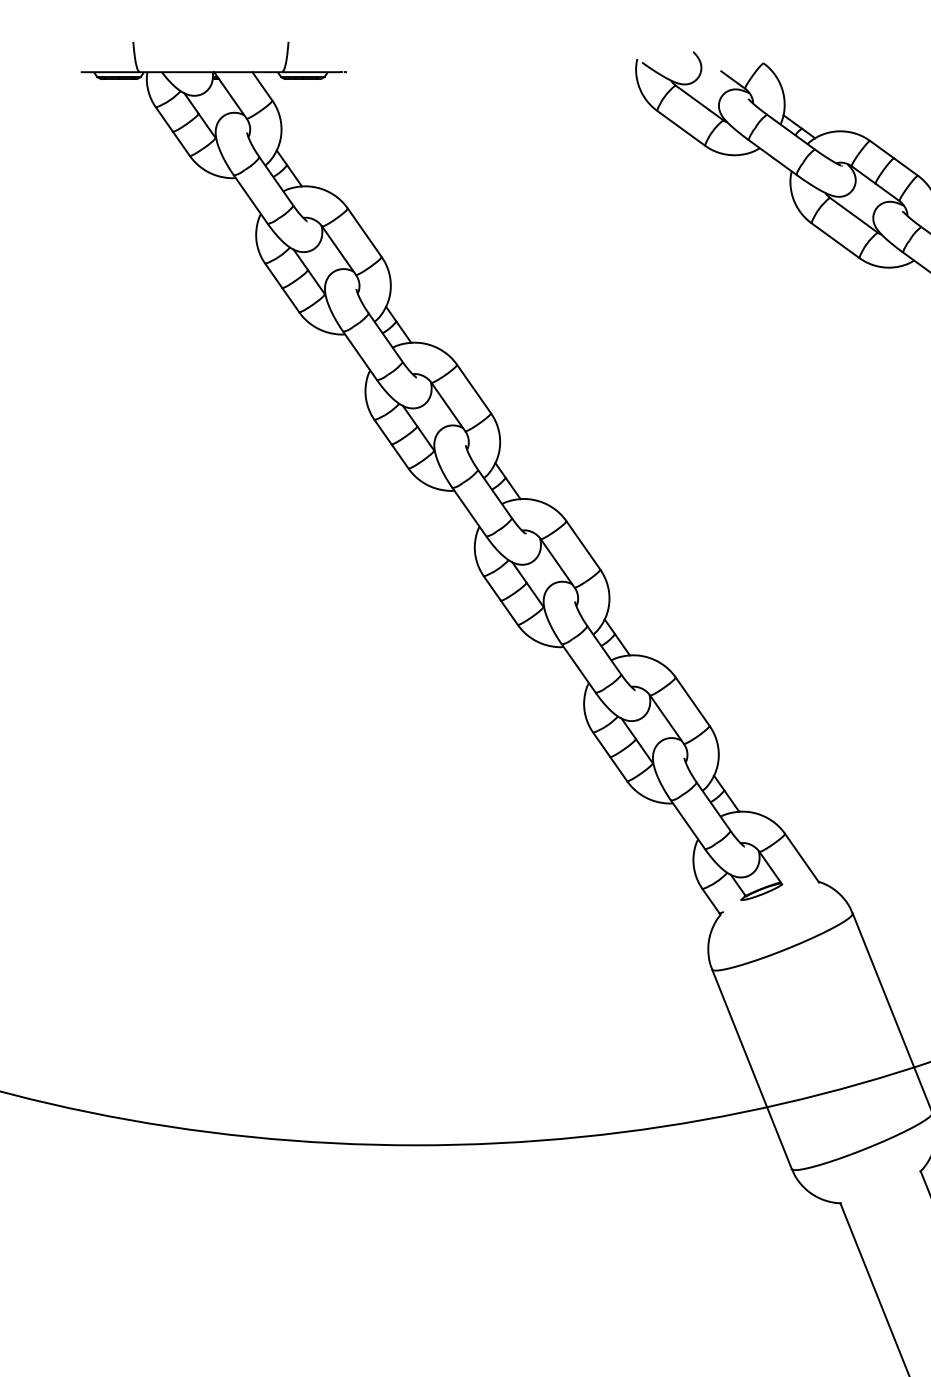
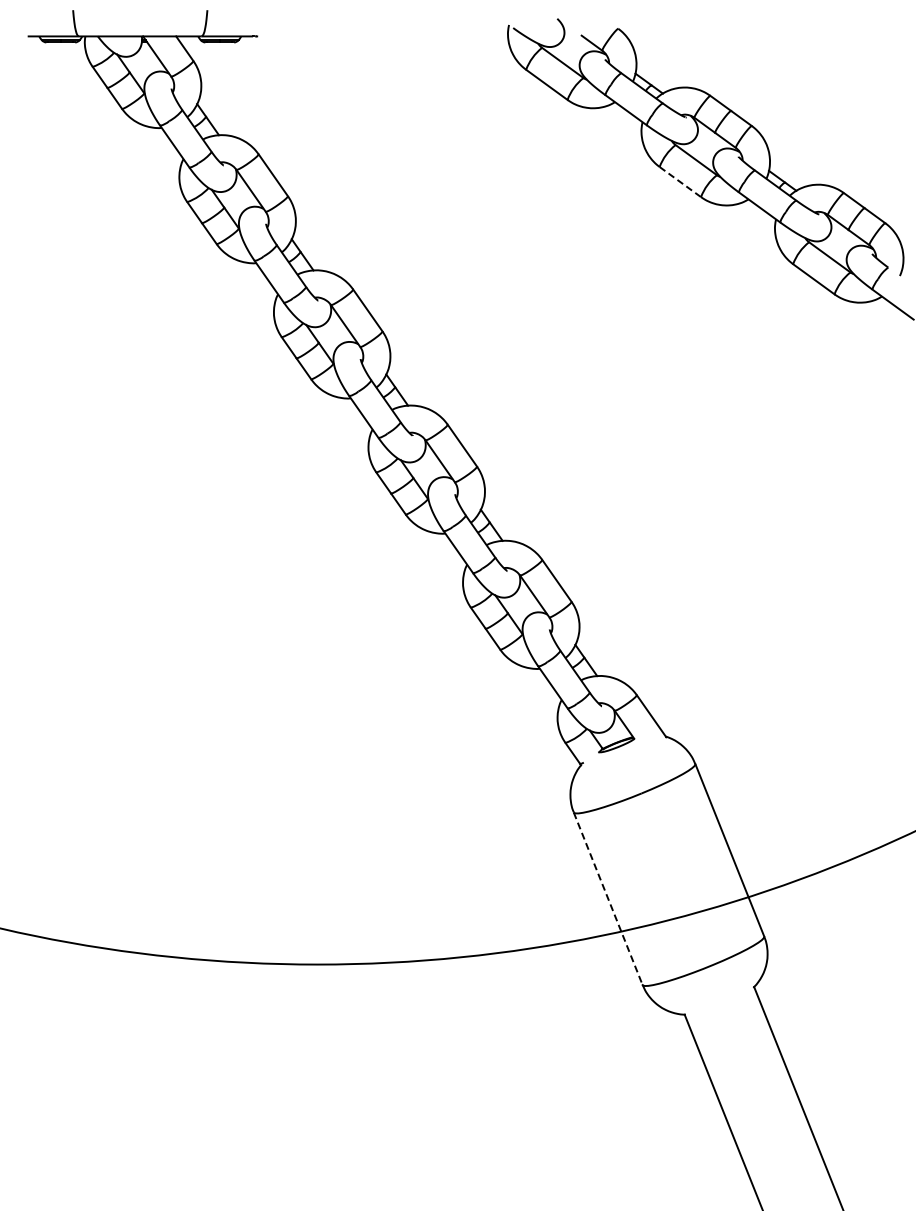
line: (835, 241) -> (680, 182), solid -> dashed
line: (752, 1068) -> (608, 898), solid -> dashed

